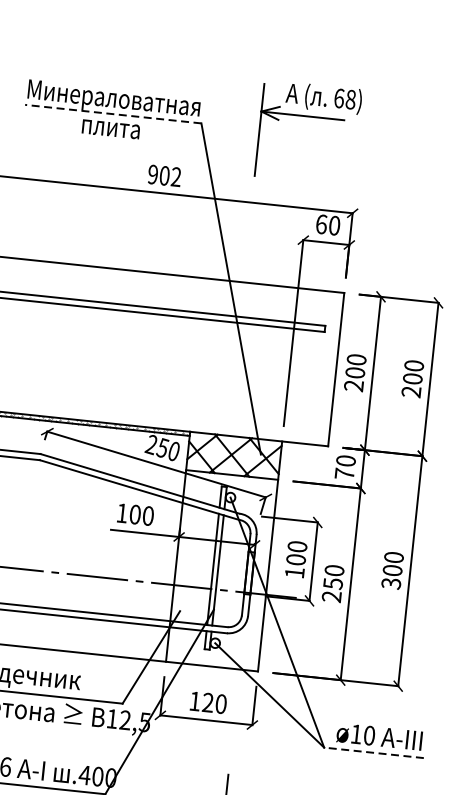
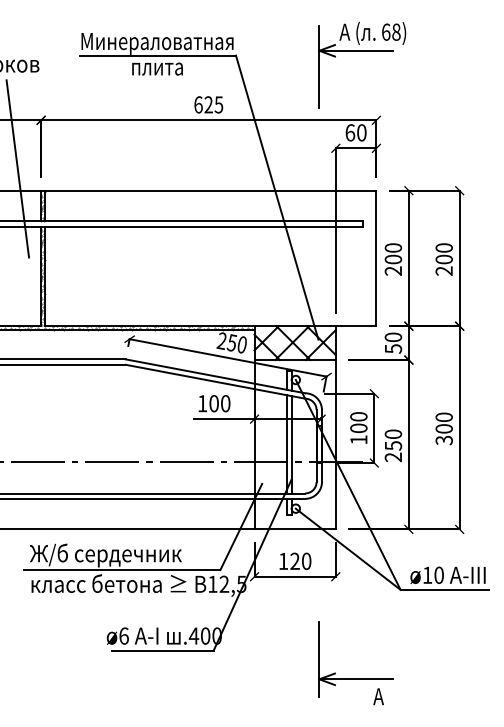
line: (113, 114) -> (158, 55), dashed -> solid
part: (310, 117) -> (362, 51), moved
text: (164, 175) -> (208, 104), 902 -> 625
text: (344, 473) -> (393, 348), 70 -> 50
line: (373, 752) -> (444, 589), dashed -> solid

